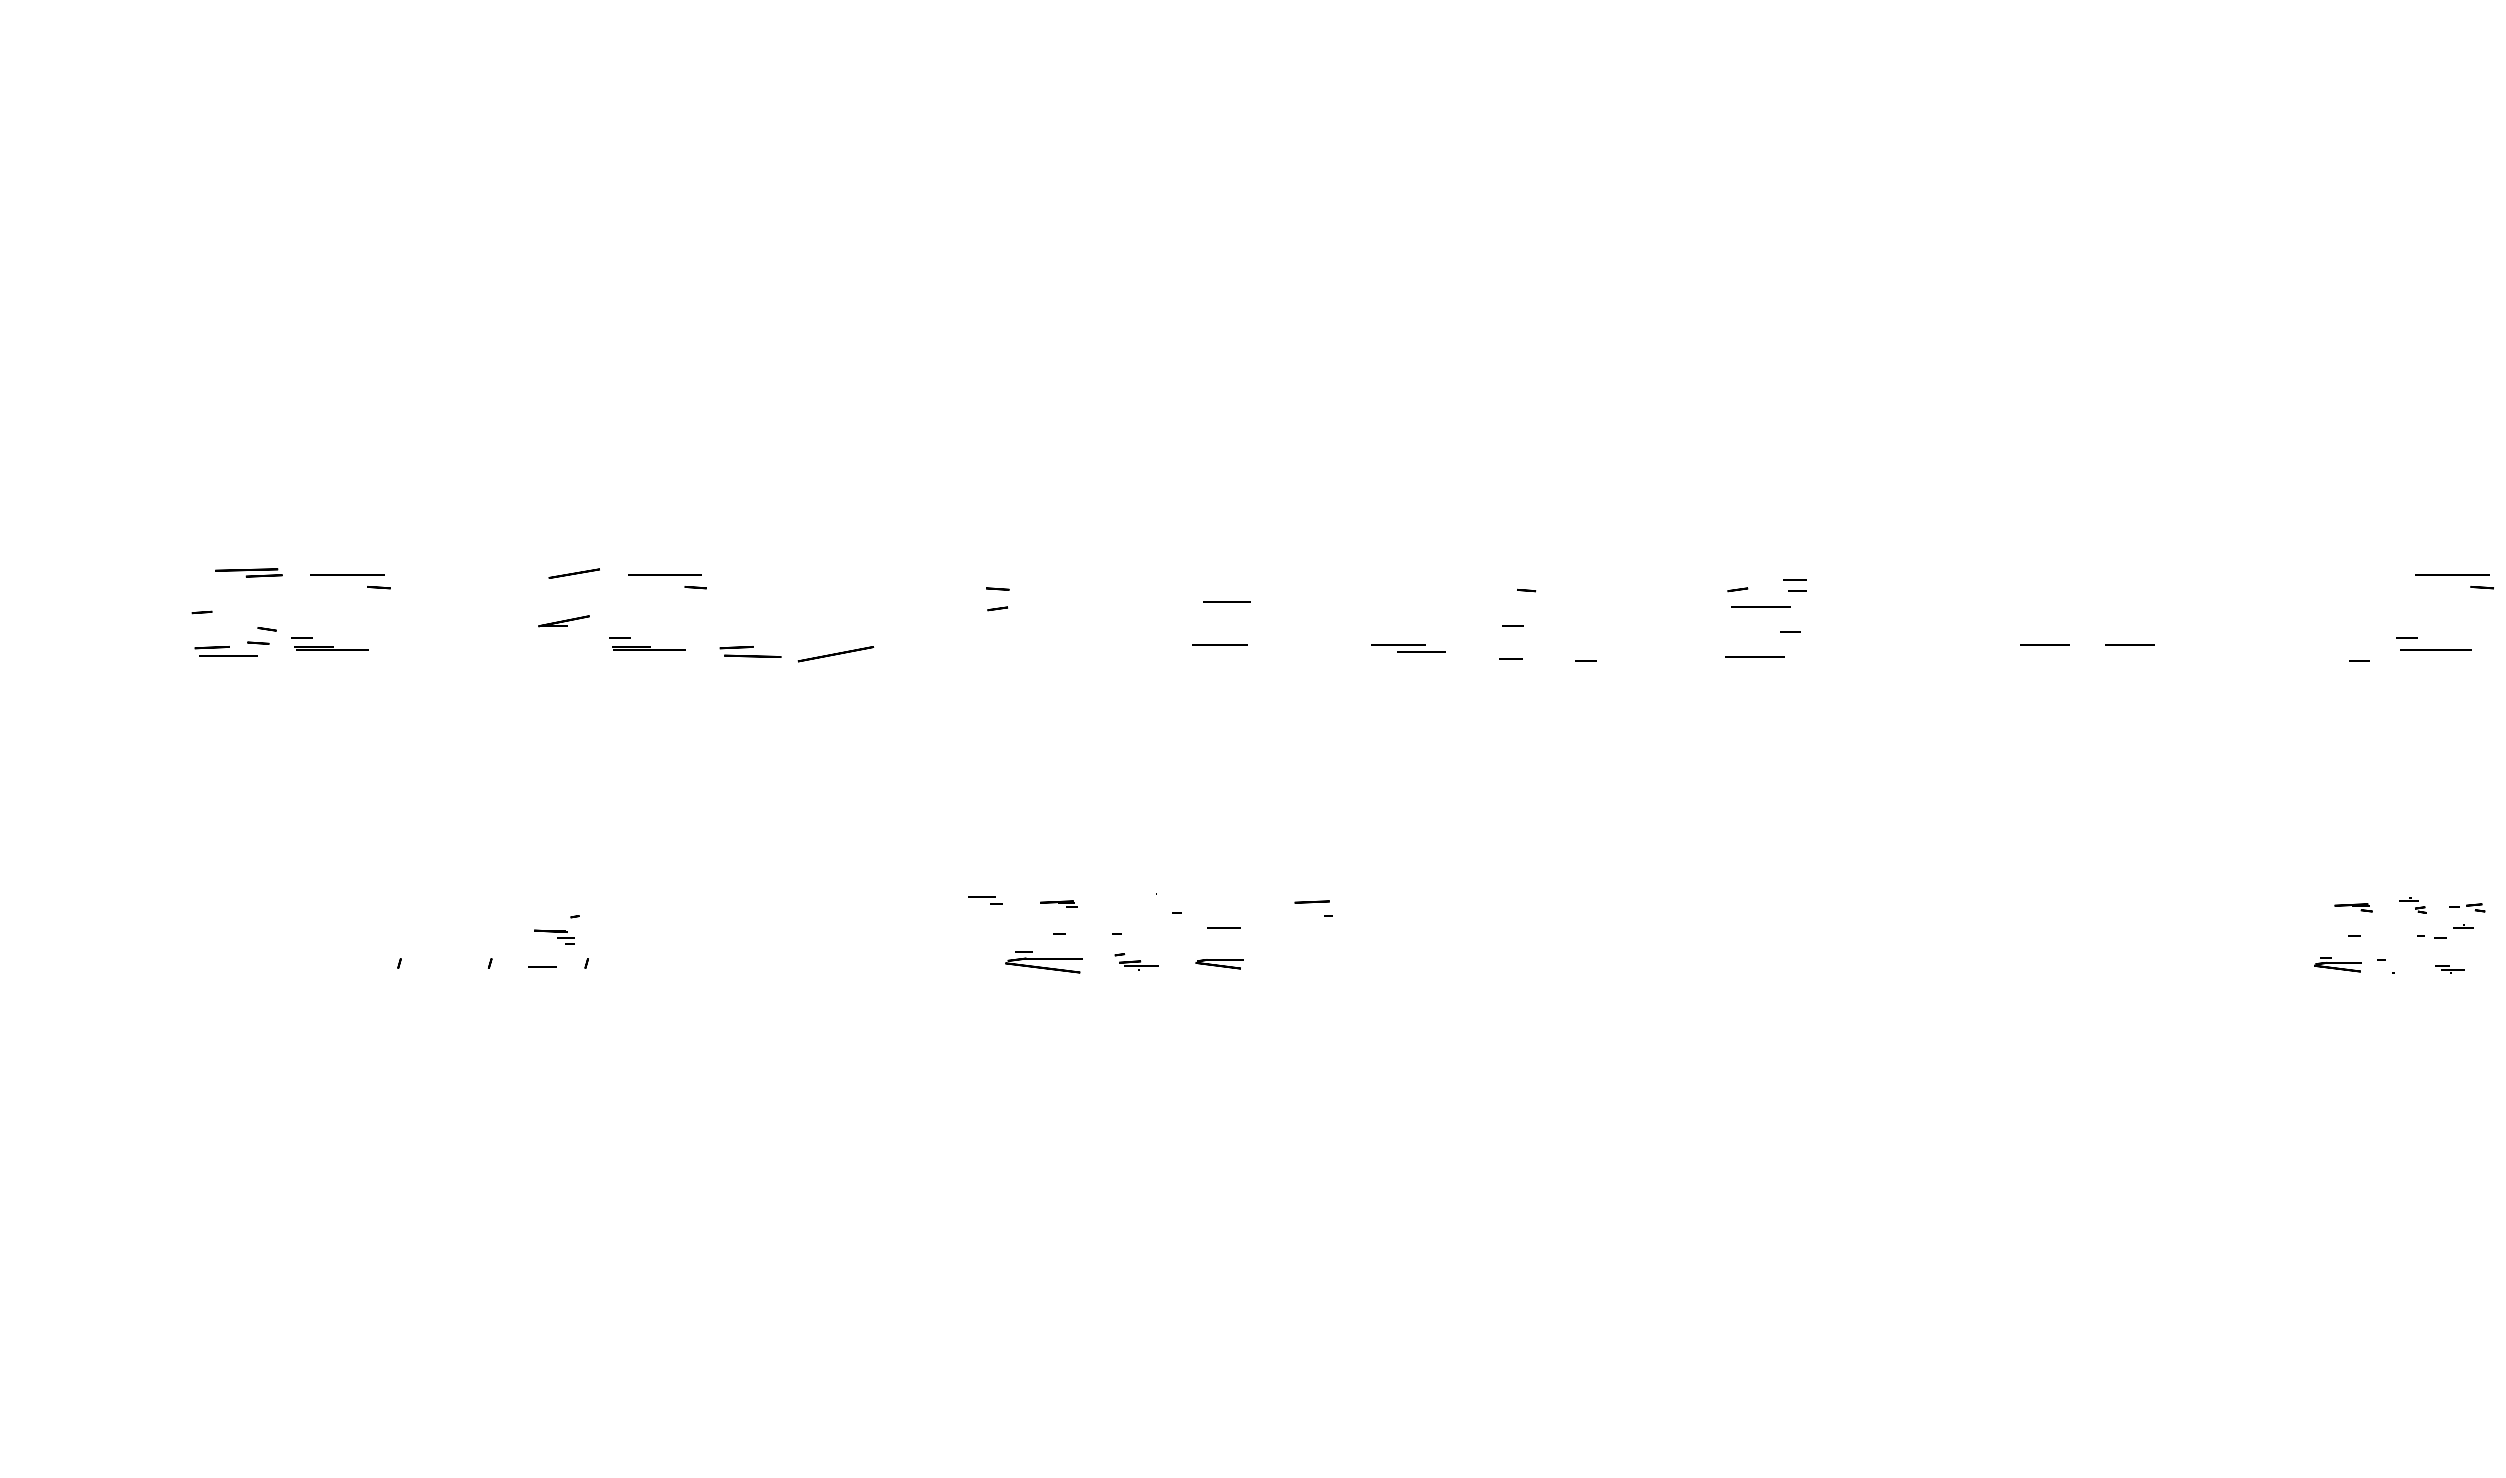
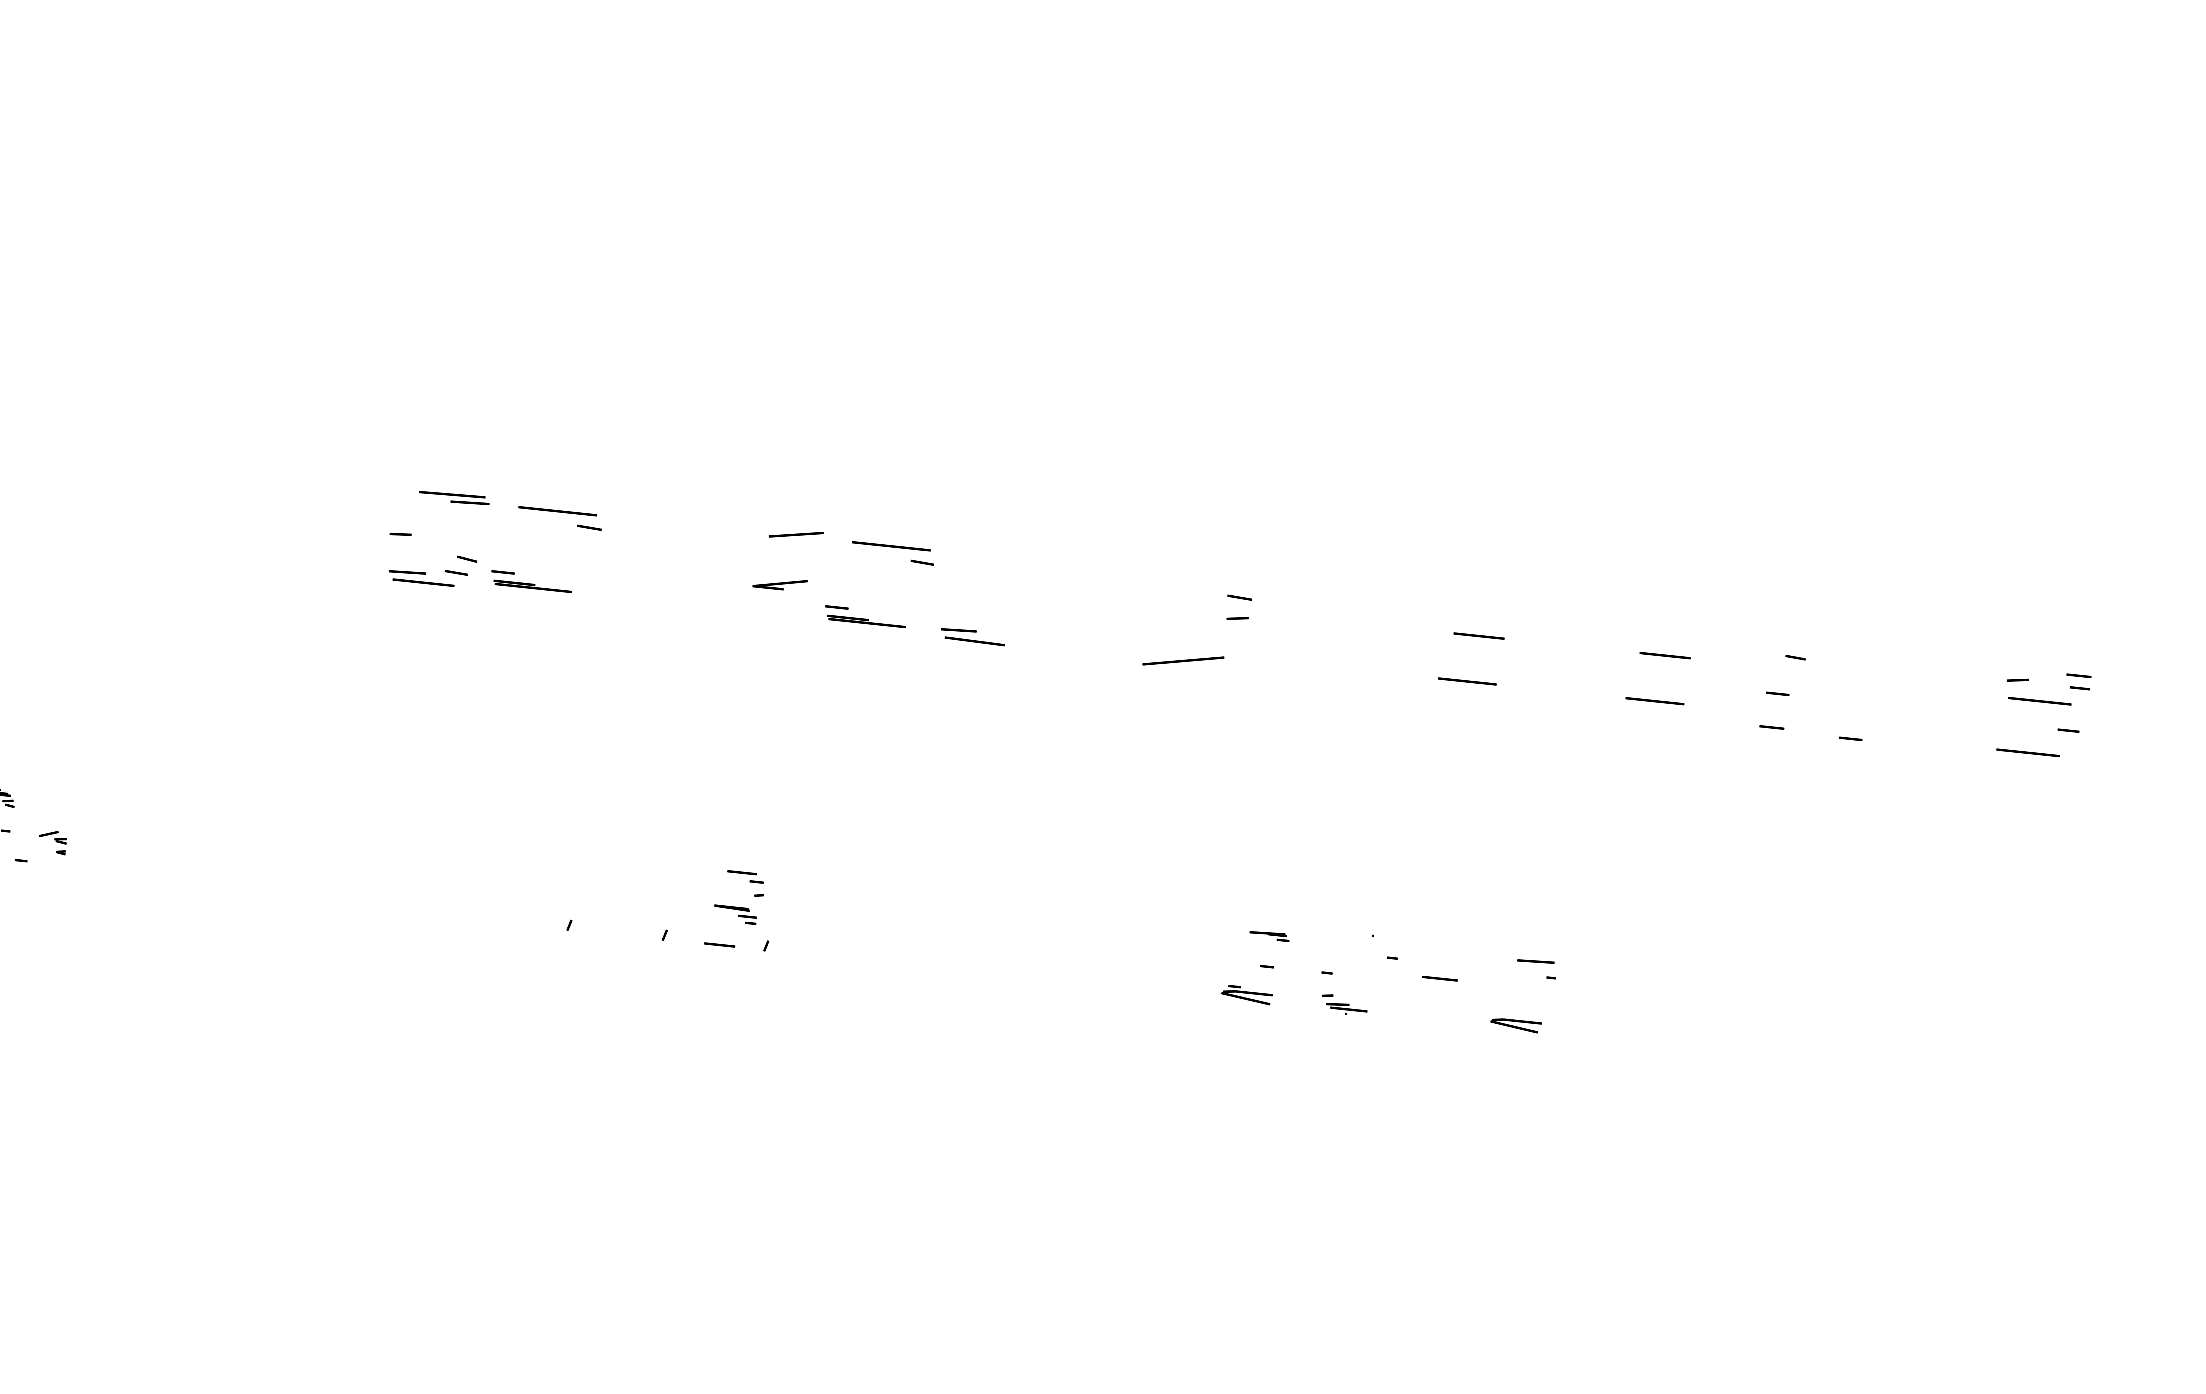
line: (1421, 651) -> (1665, 655), moved
line: (835, 654) -> (1182, 661), moved
part: (985, 900) -> (745, 876), moved
part: (1043, 961) -> (1246, 994), size x0.62
part: (1219, 964) -> (1515, 1025), moved

